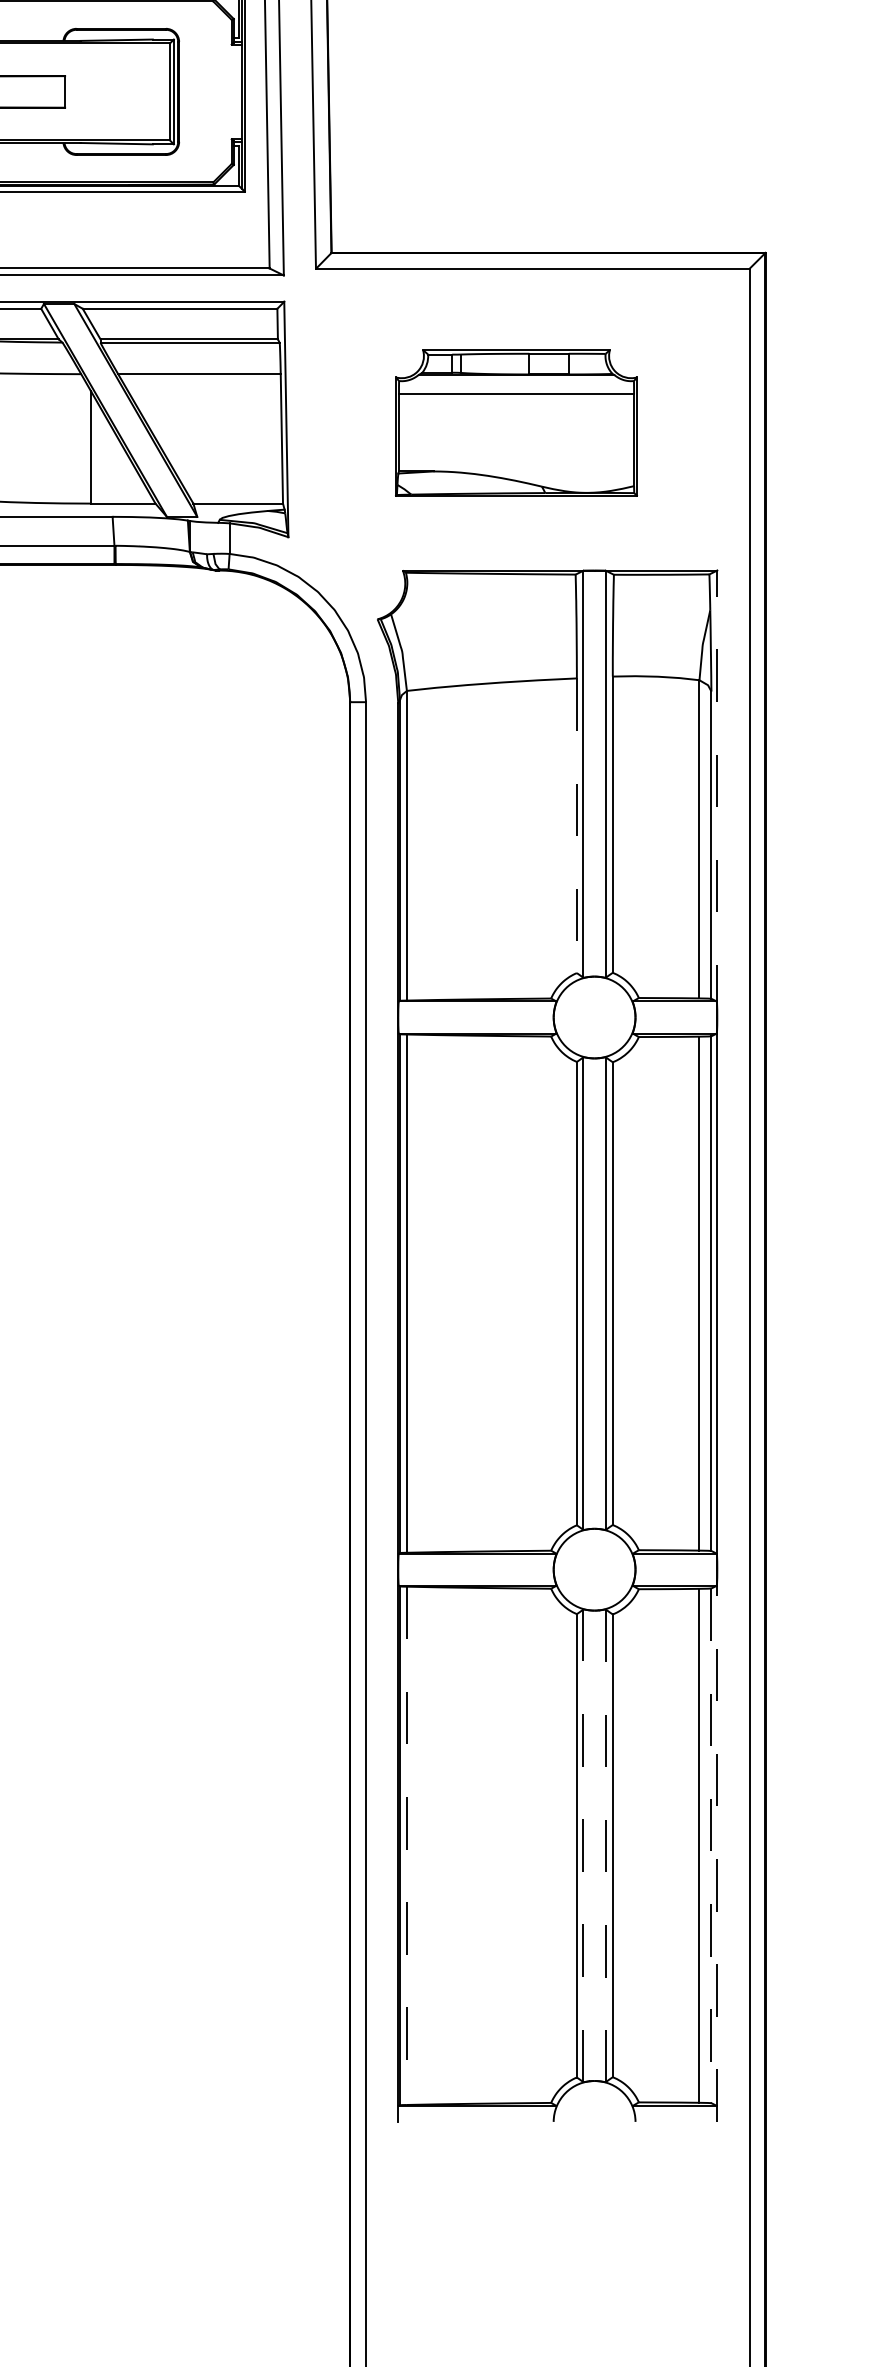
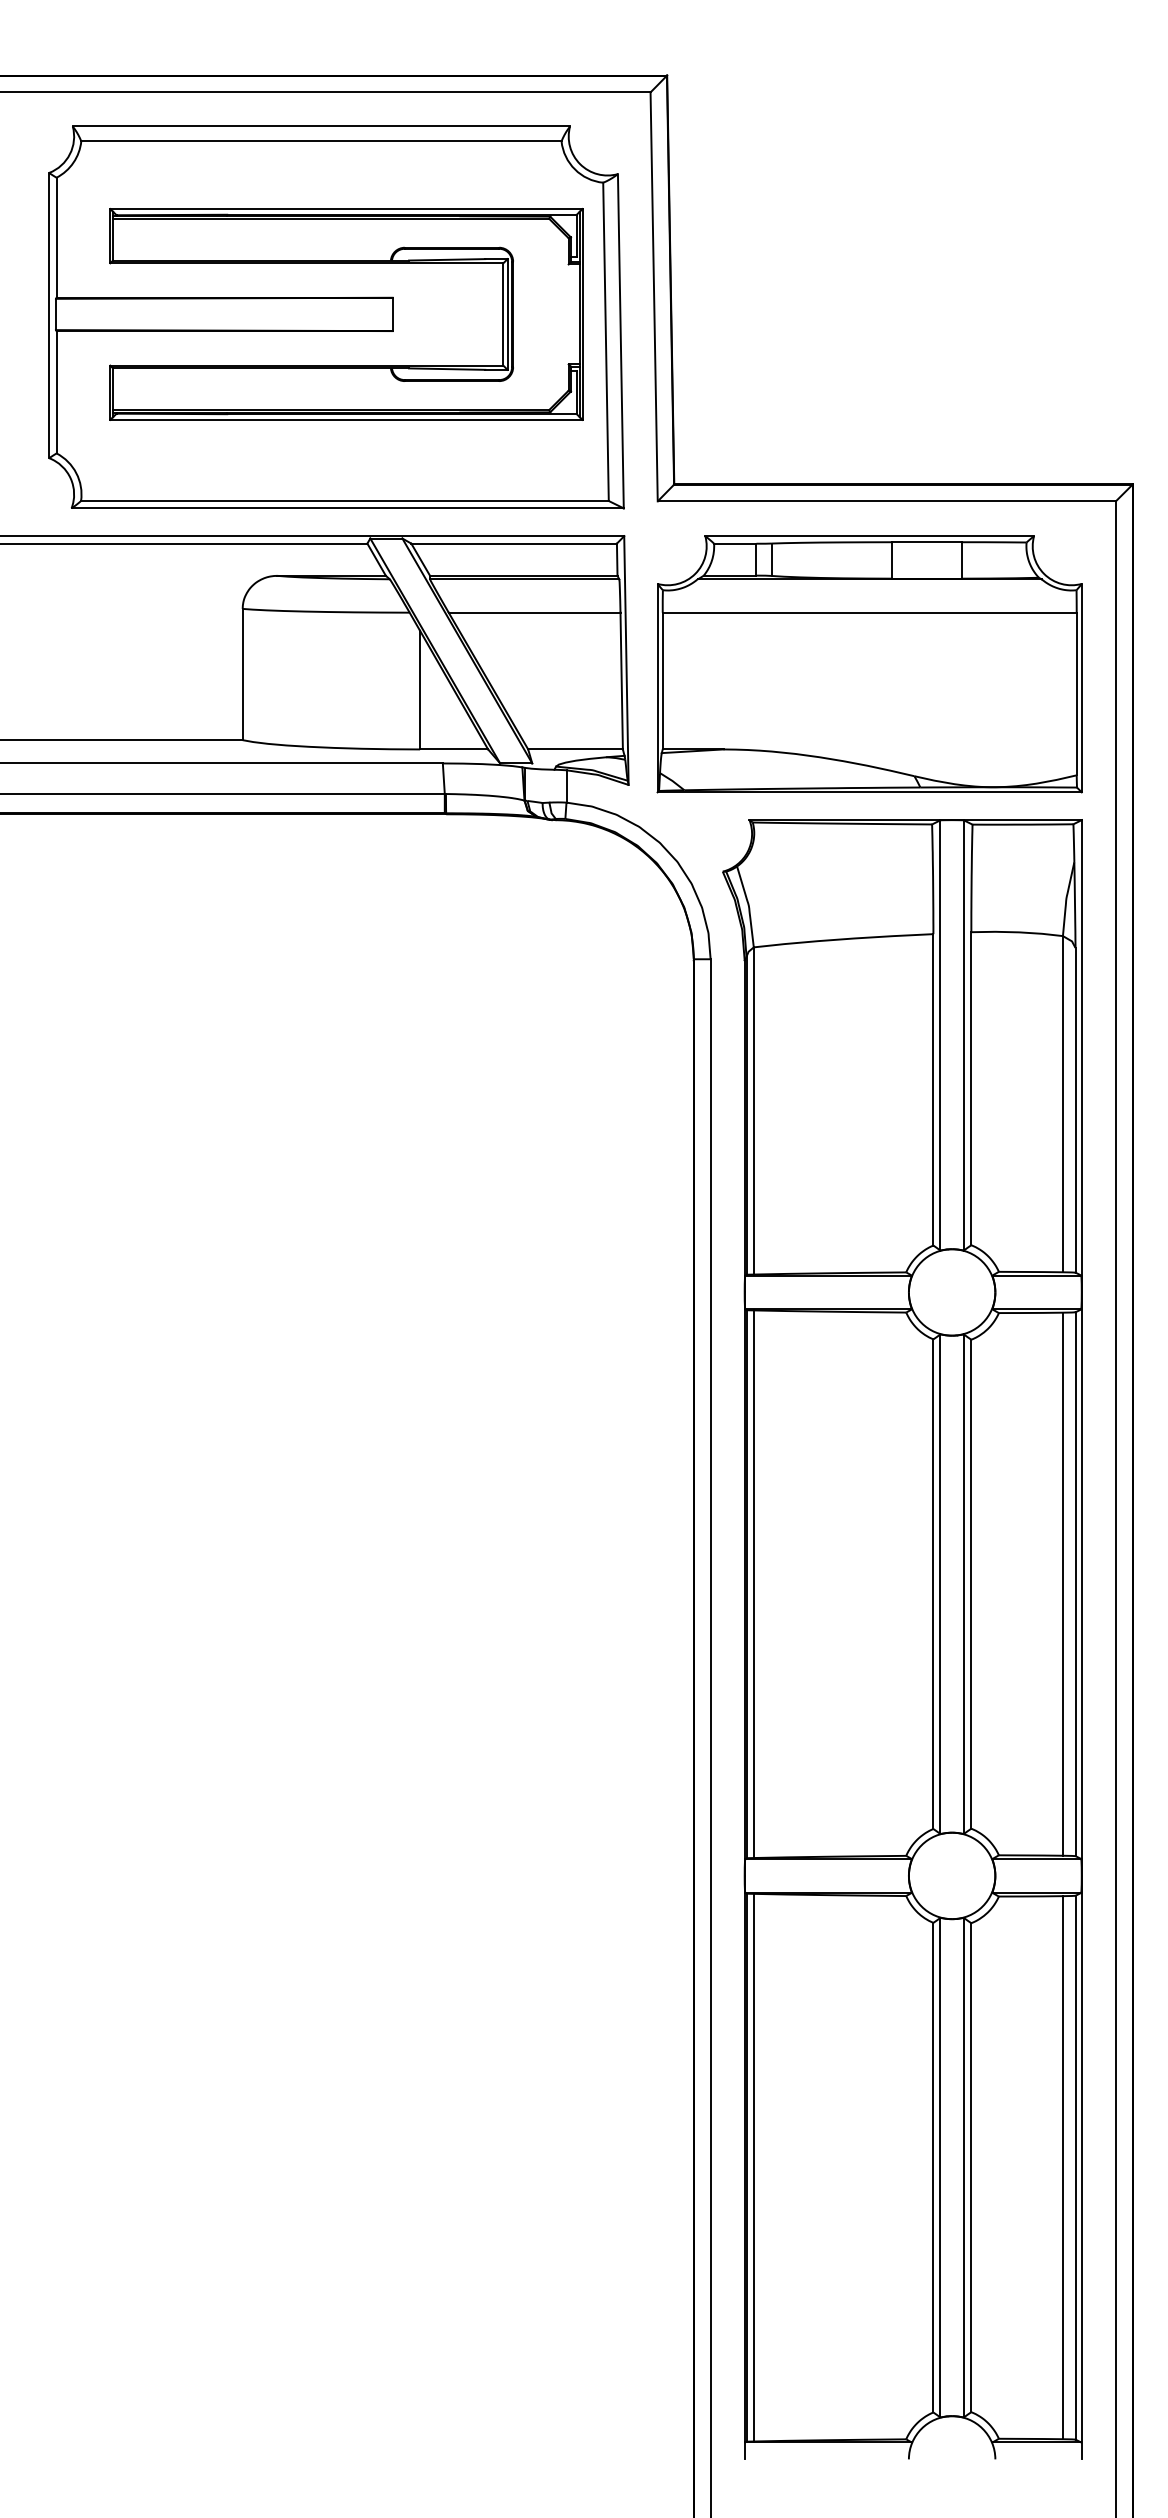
part: (516, 423) -> (869, 664), size x1.67
line: (717, 793) -> (1081, 1055), dashed -> solid
line: (576, 825) -> (933, 1089), dashed -> solid
line: (406, 1845) -> (753, 2167), dashed -> solid
line: (583, 1845) -> (940, 2167), dashed -> solid
line: (605, 1845) -> (963, 2167), dashed -> solid
line: (711, 1845) -> (1075, 2167), dashed -> solid
line: (717, 1845) -> (1081, 2167), dashed -> solid

